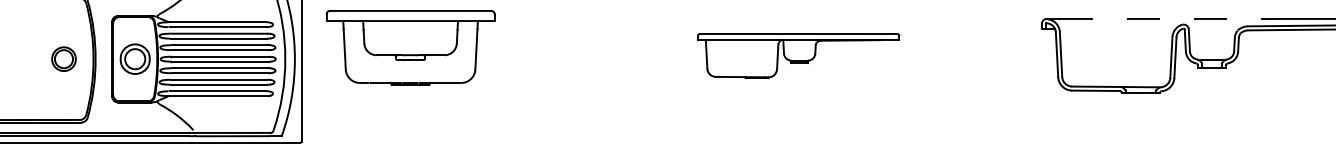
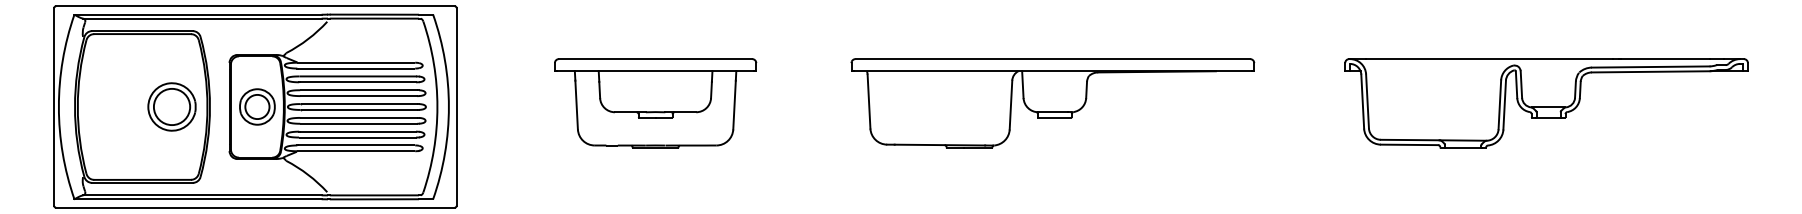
line: (1162, 19) -> (1489, 59), dashed -> solid
part: (410, 47) -> (655, 103), moved
part: (798, 56) -> (1052, 103), size x1.67
part: (63, 58) -> (171, 106), size x1.67

